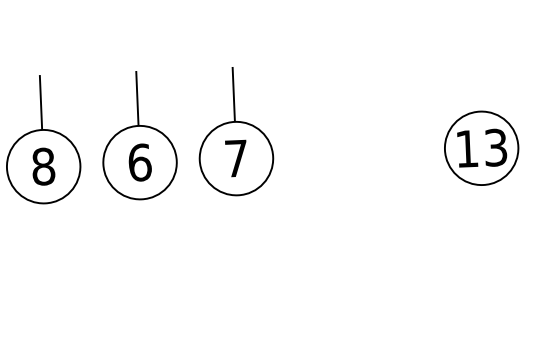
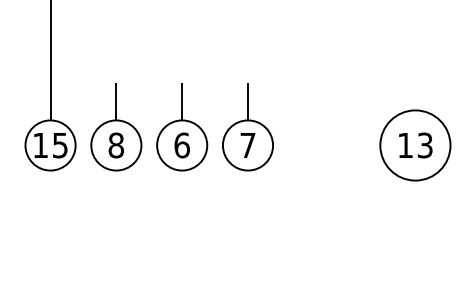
circle: (481, 148) -> (415, 145), size x1.4

